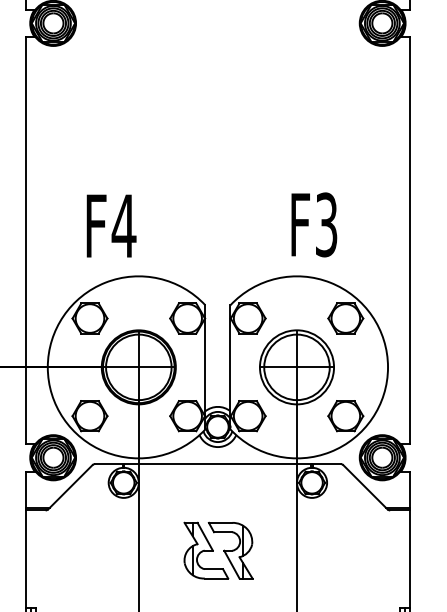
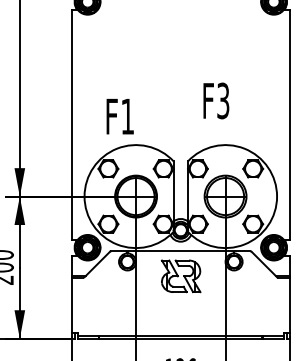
text: (314, 224) -> (216, 100), moved
text: (123, 225) -> (127, 116), F4 -> F1
part: (217, 550) -> (180, 276), moved

